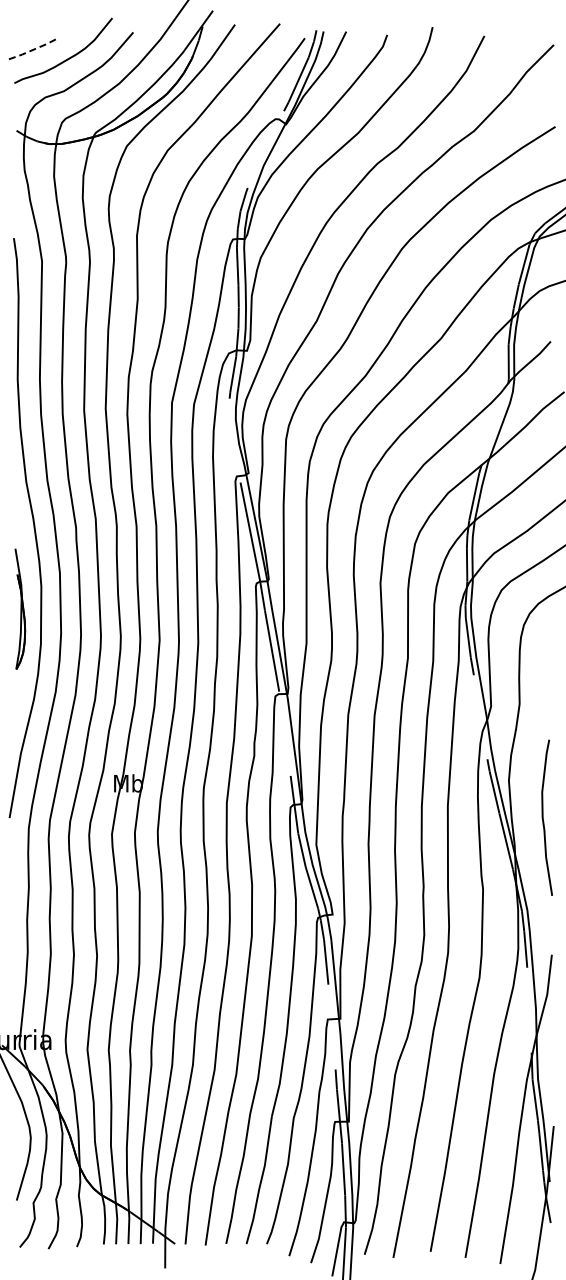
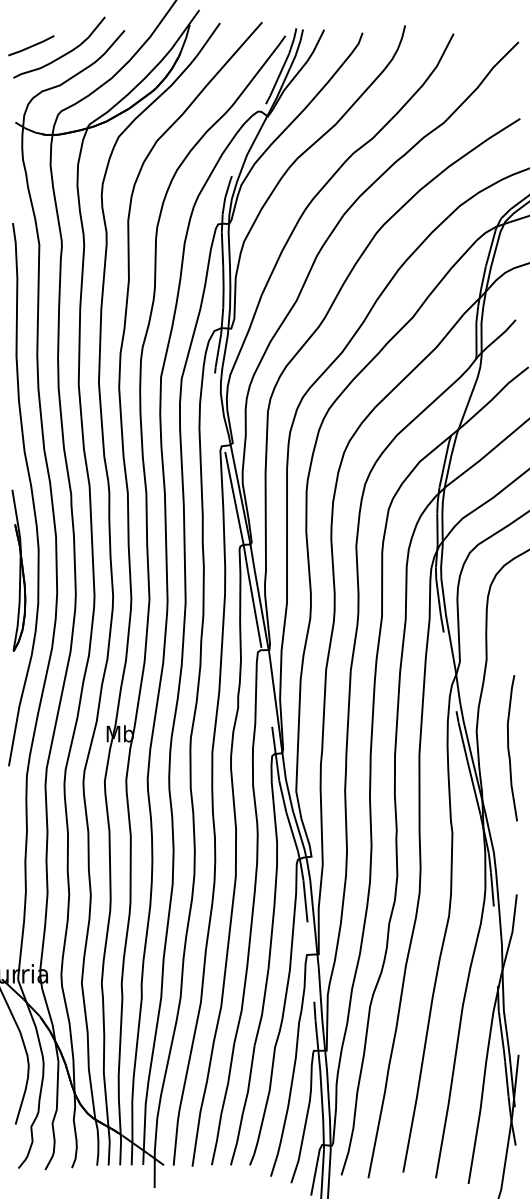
line: (34, 49) -> (32, 46), dashed -> solid
part: (20, 608) -> (19, 569), size x1.43
curve: (543, 817) -> (509, 747), moved

